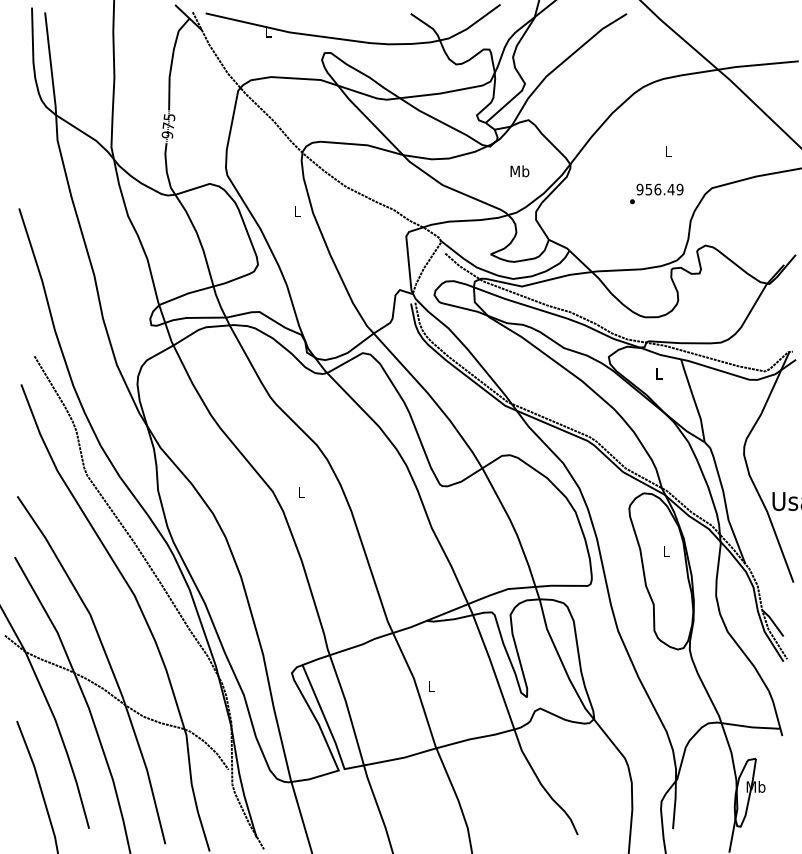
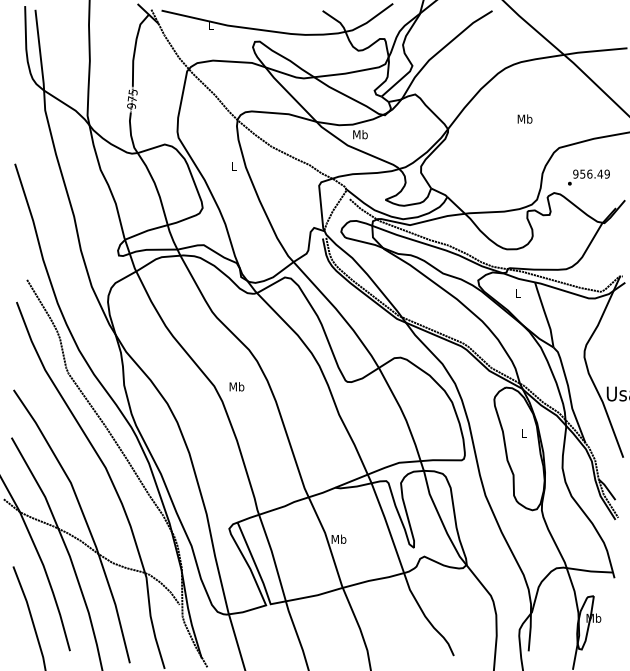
text: (668, 151) -> (525, 119), L -> Mb
text: (519, 171) -> (360, 134), moved
text: (656, 193) -> (588, 177), moved
text: (301, 492) -> (236, 386), L -> Mb
text: (431, 686) -> (338, 539), L -> Mb

